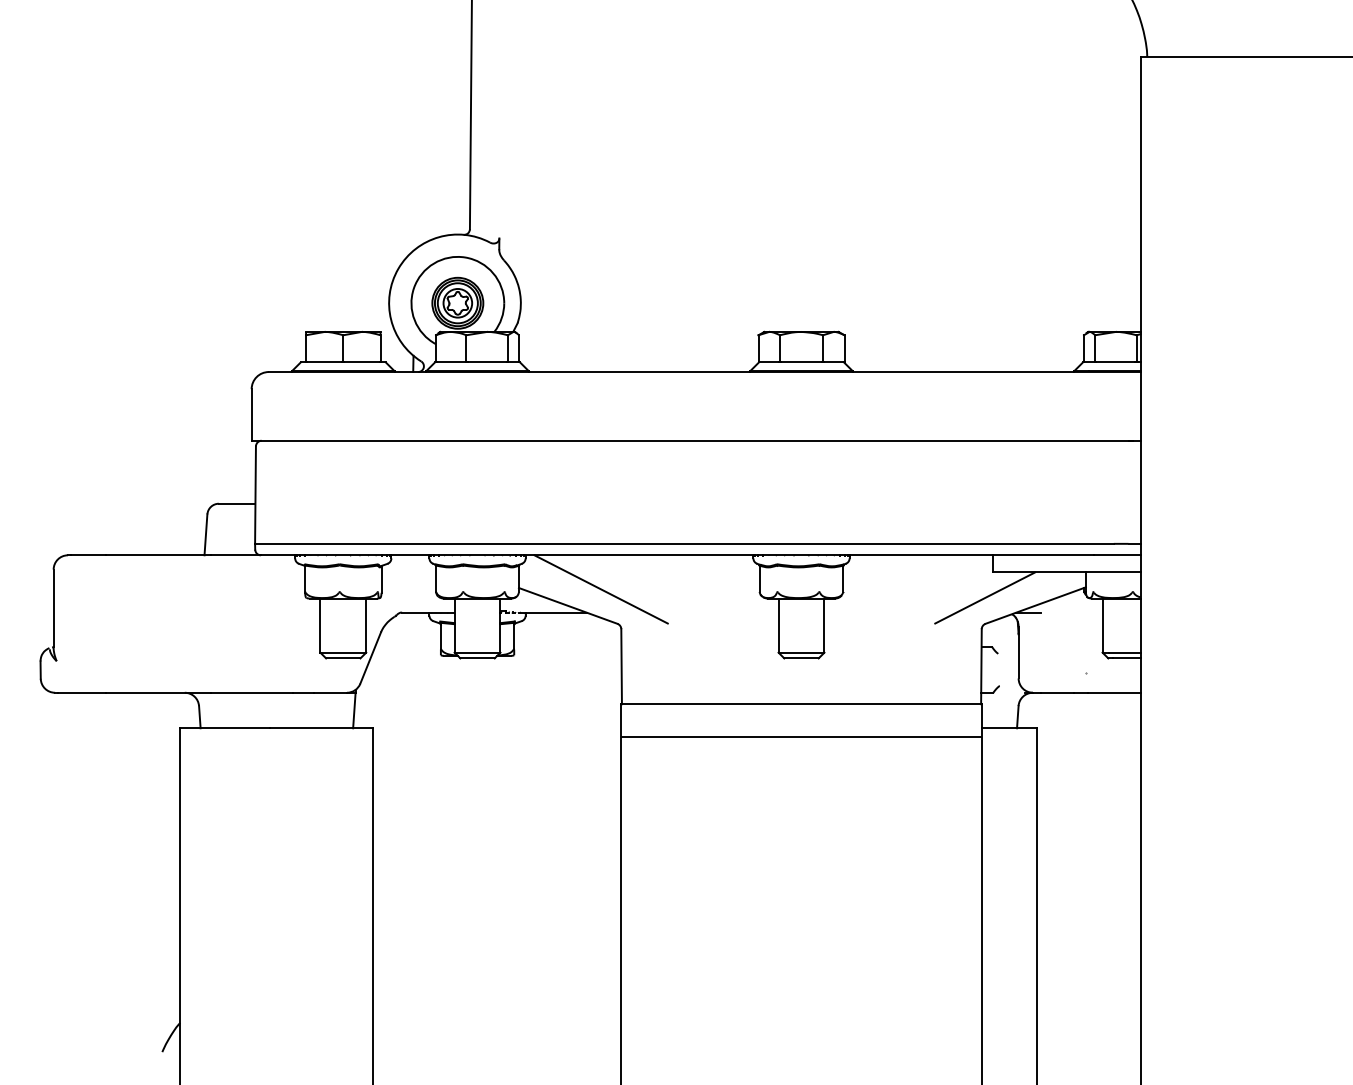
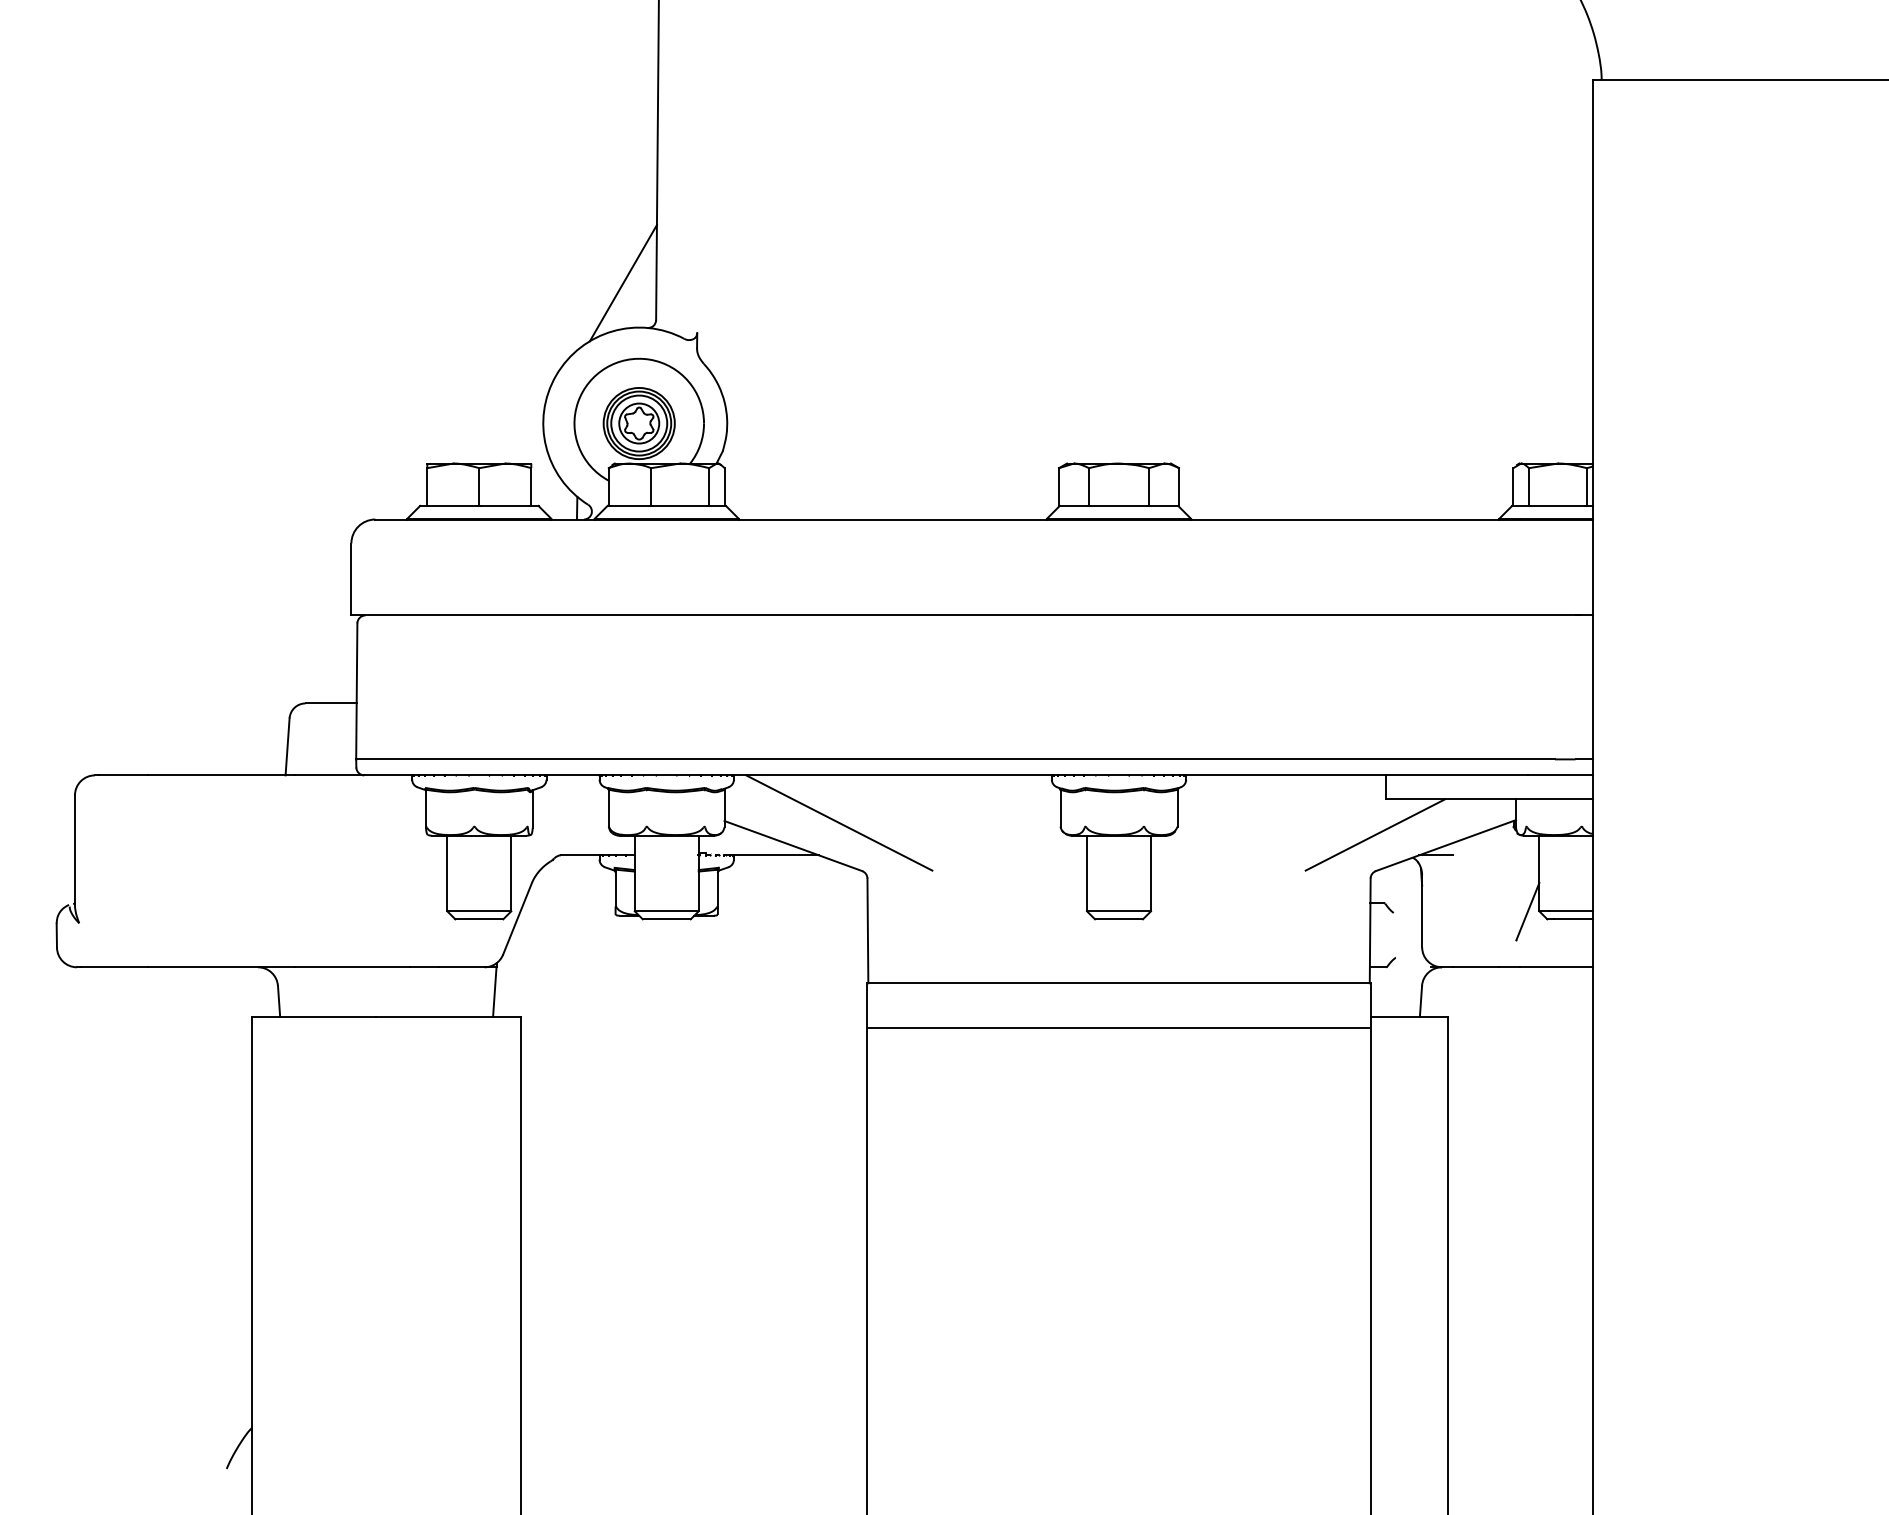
line: (445, 202) -> (622, 283), added
line: (1094, 652) -> (1527, 911), added

